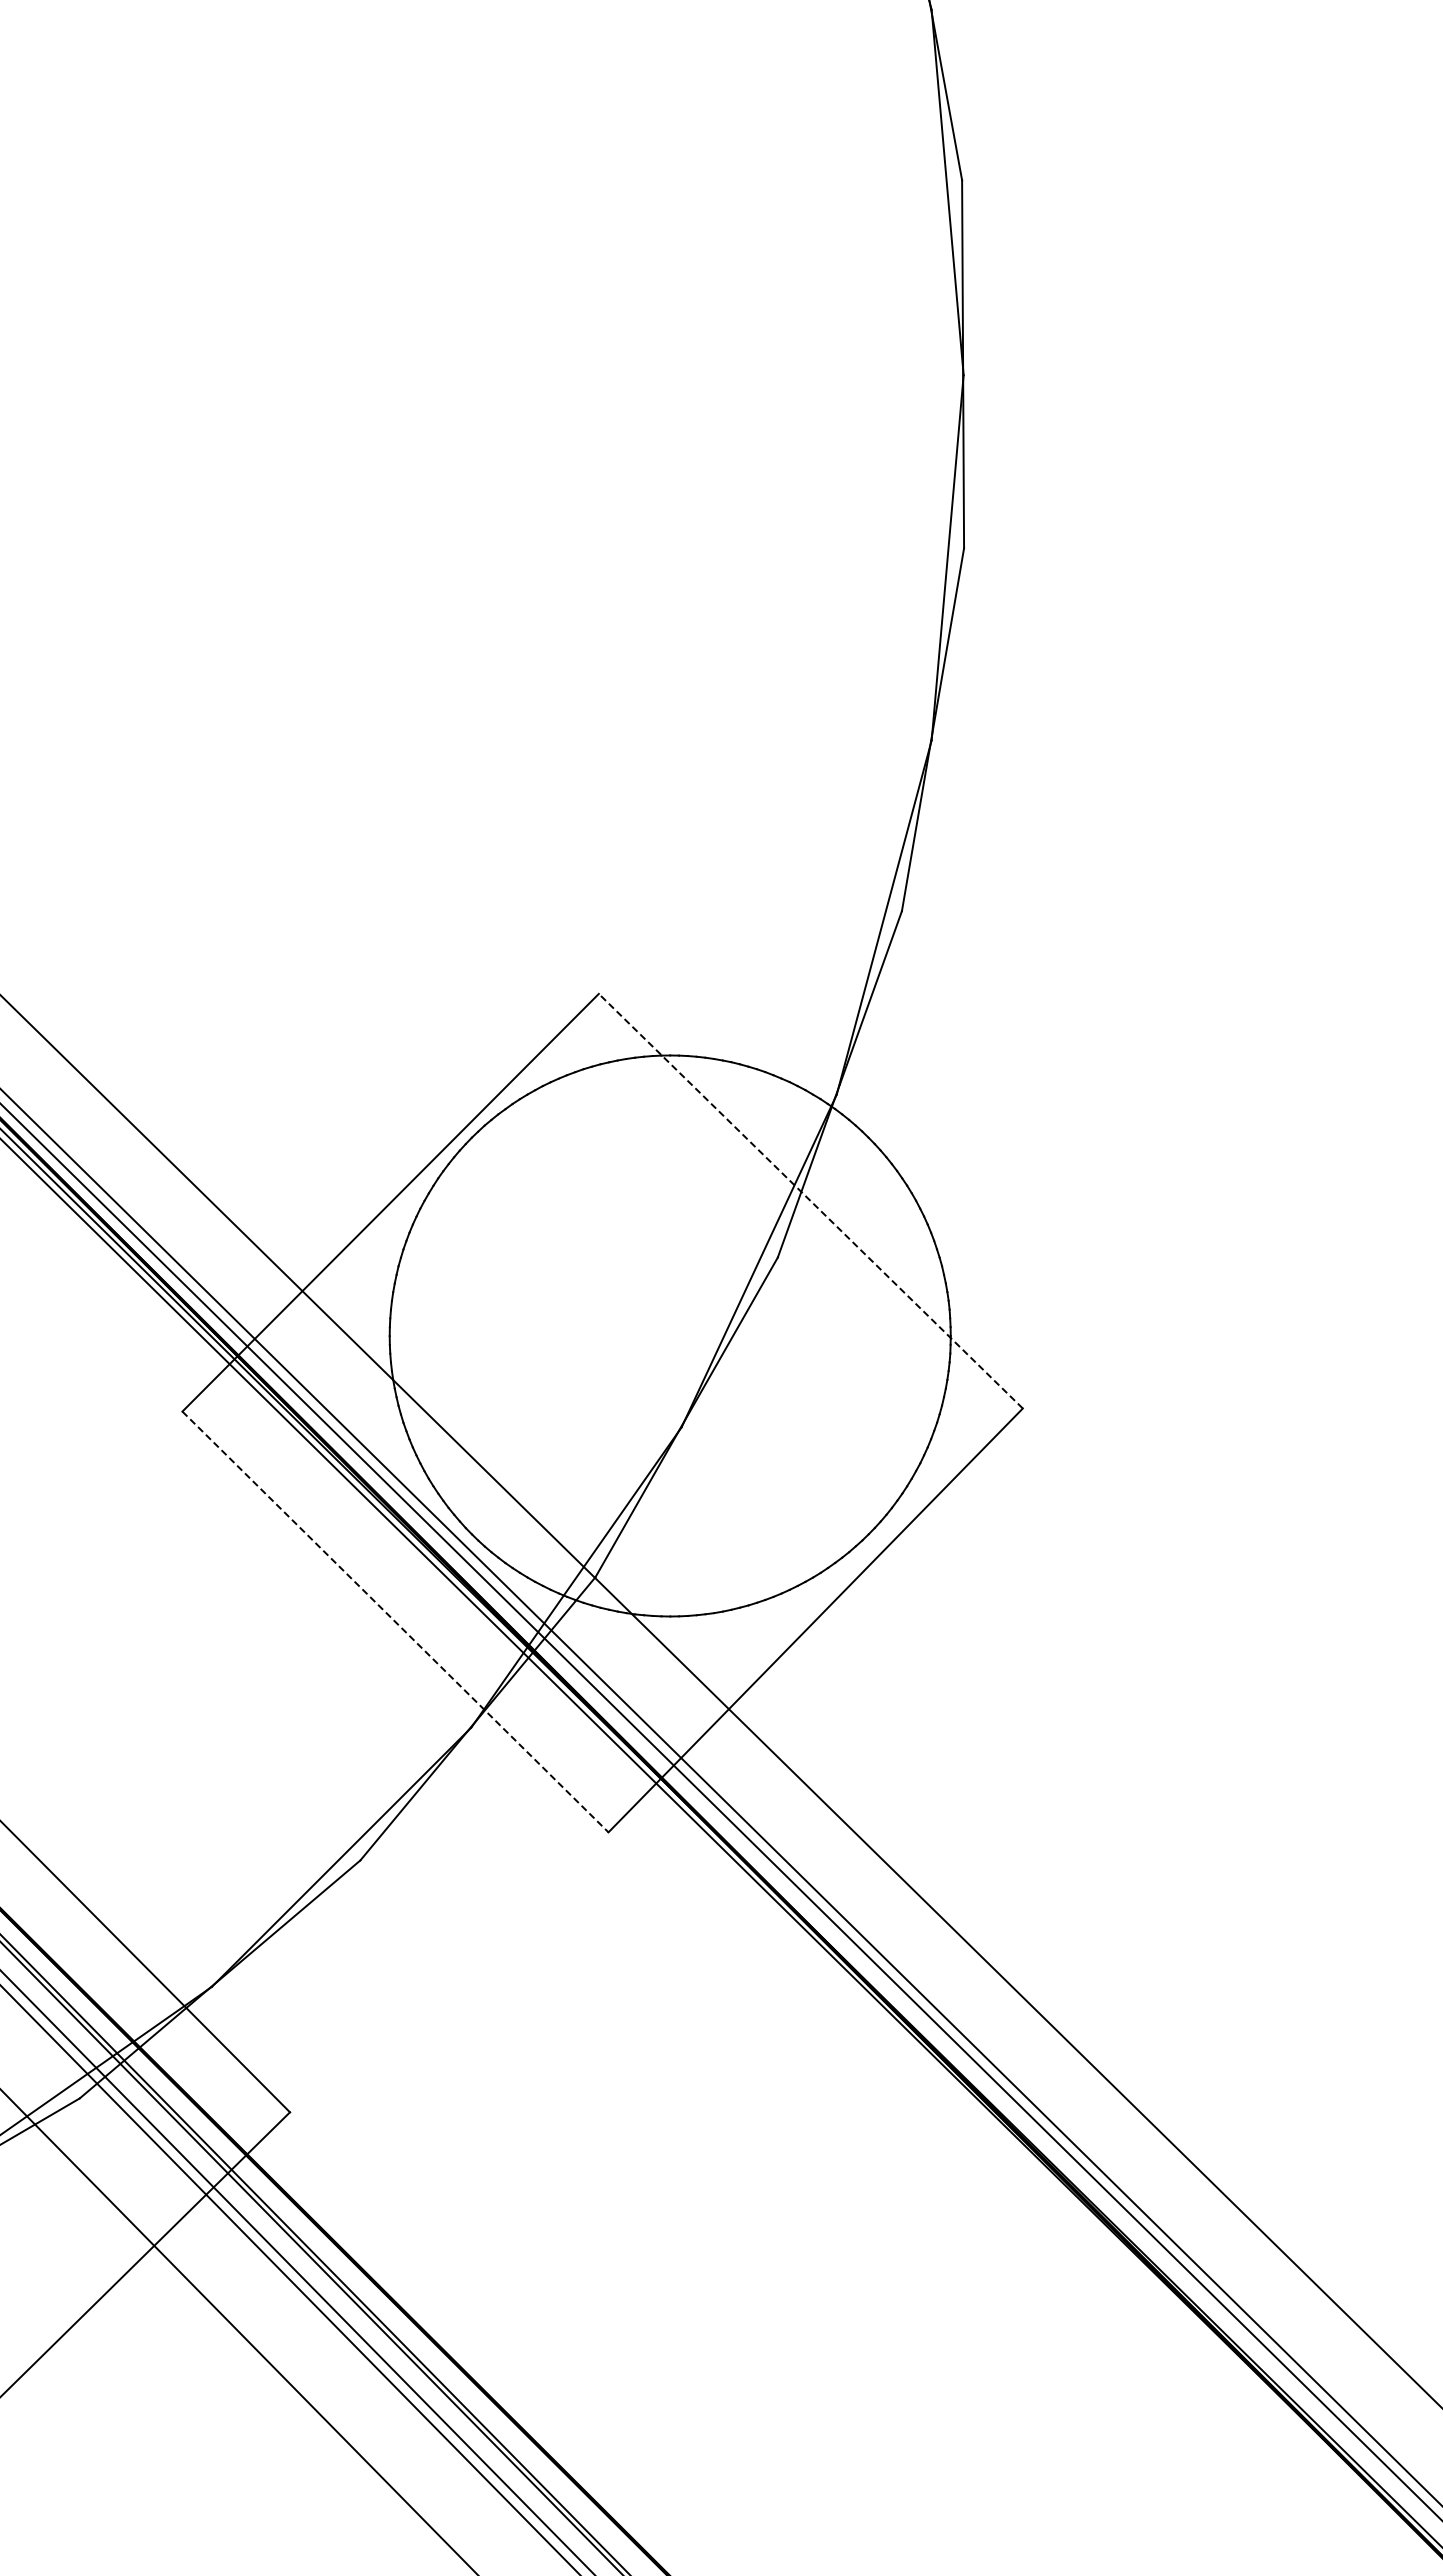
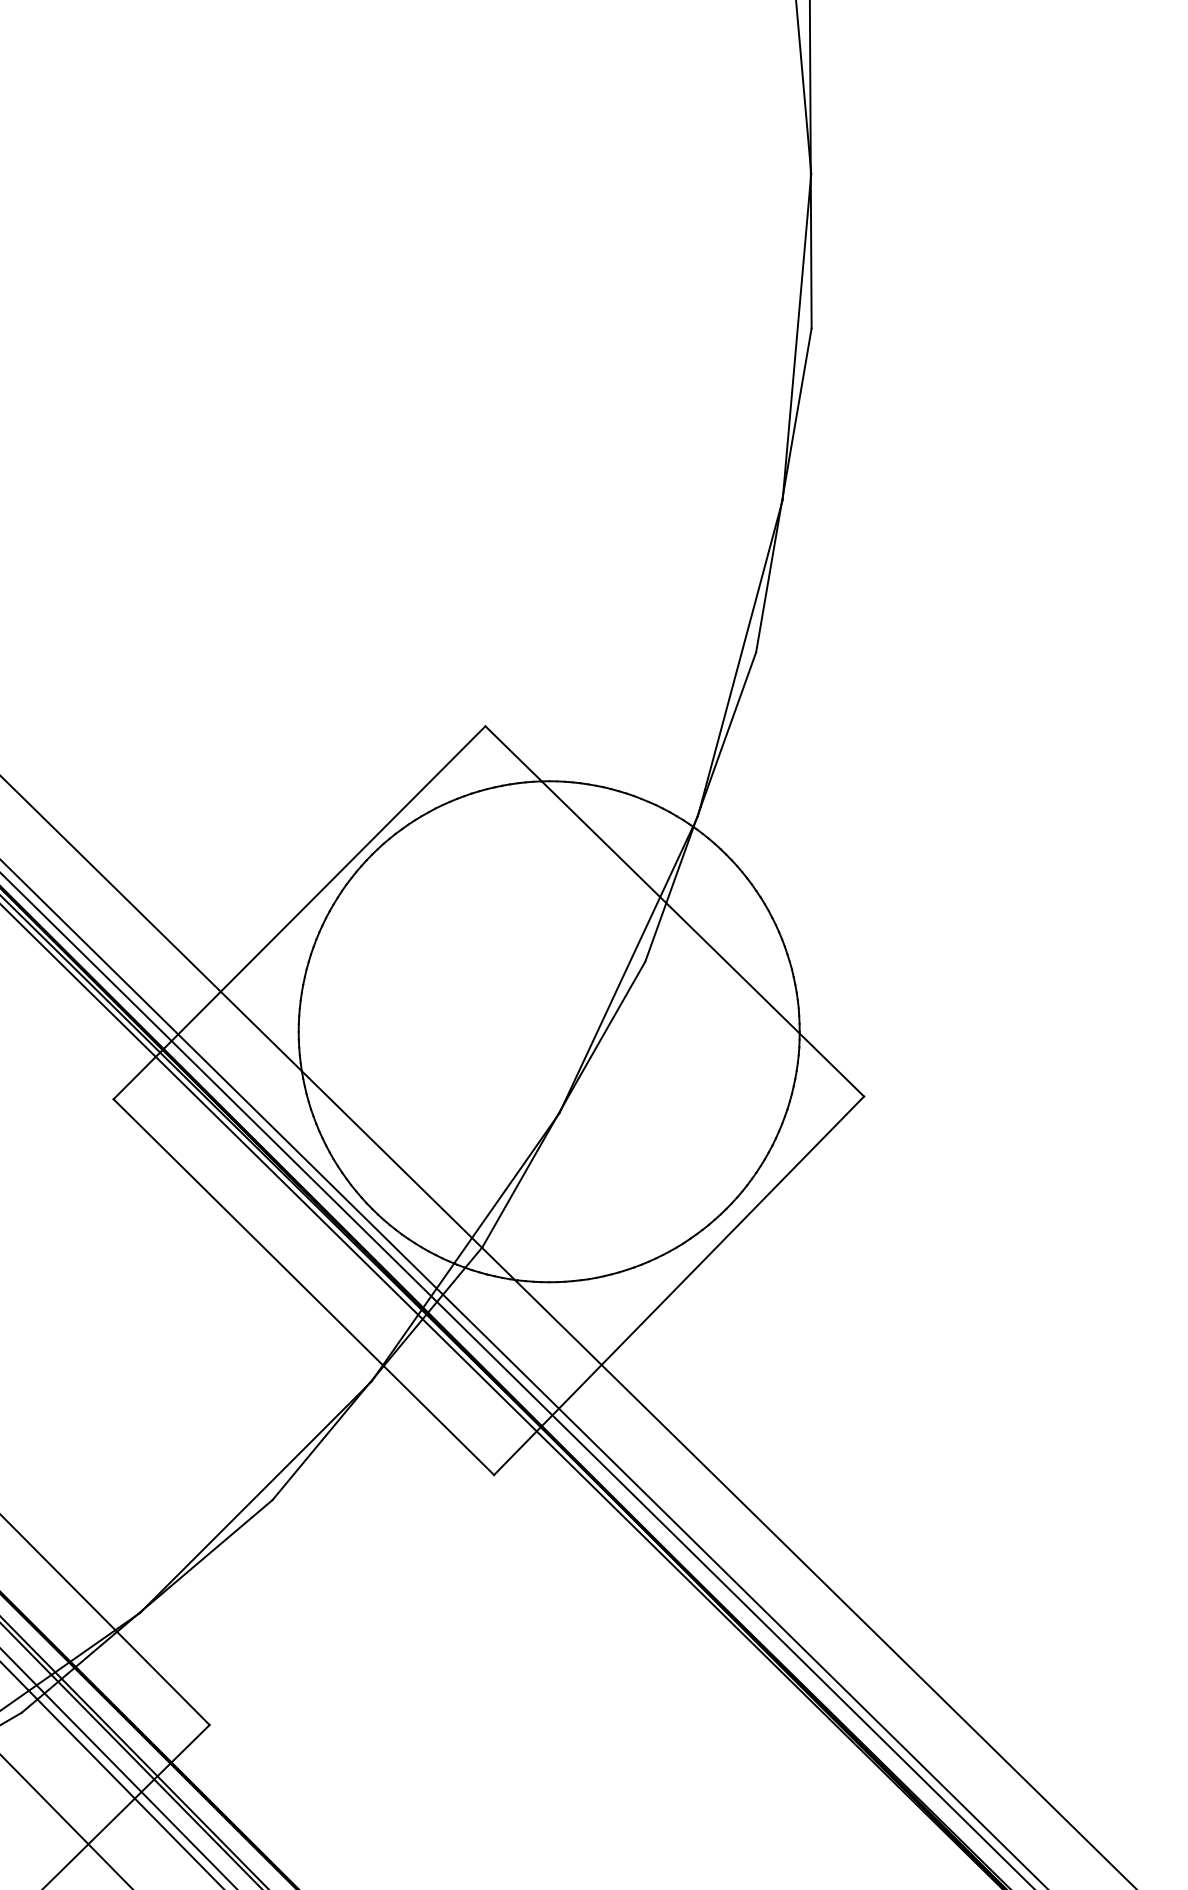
line: (810, 1201) -> (674, 911), dashed -> solid
line: (395, 1622) -> (303, 1287), dashed -> solid

